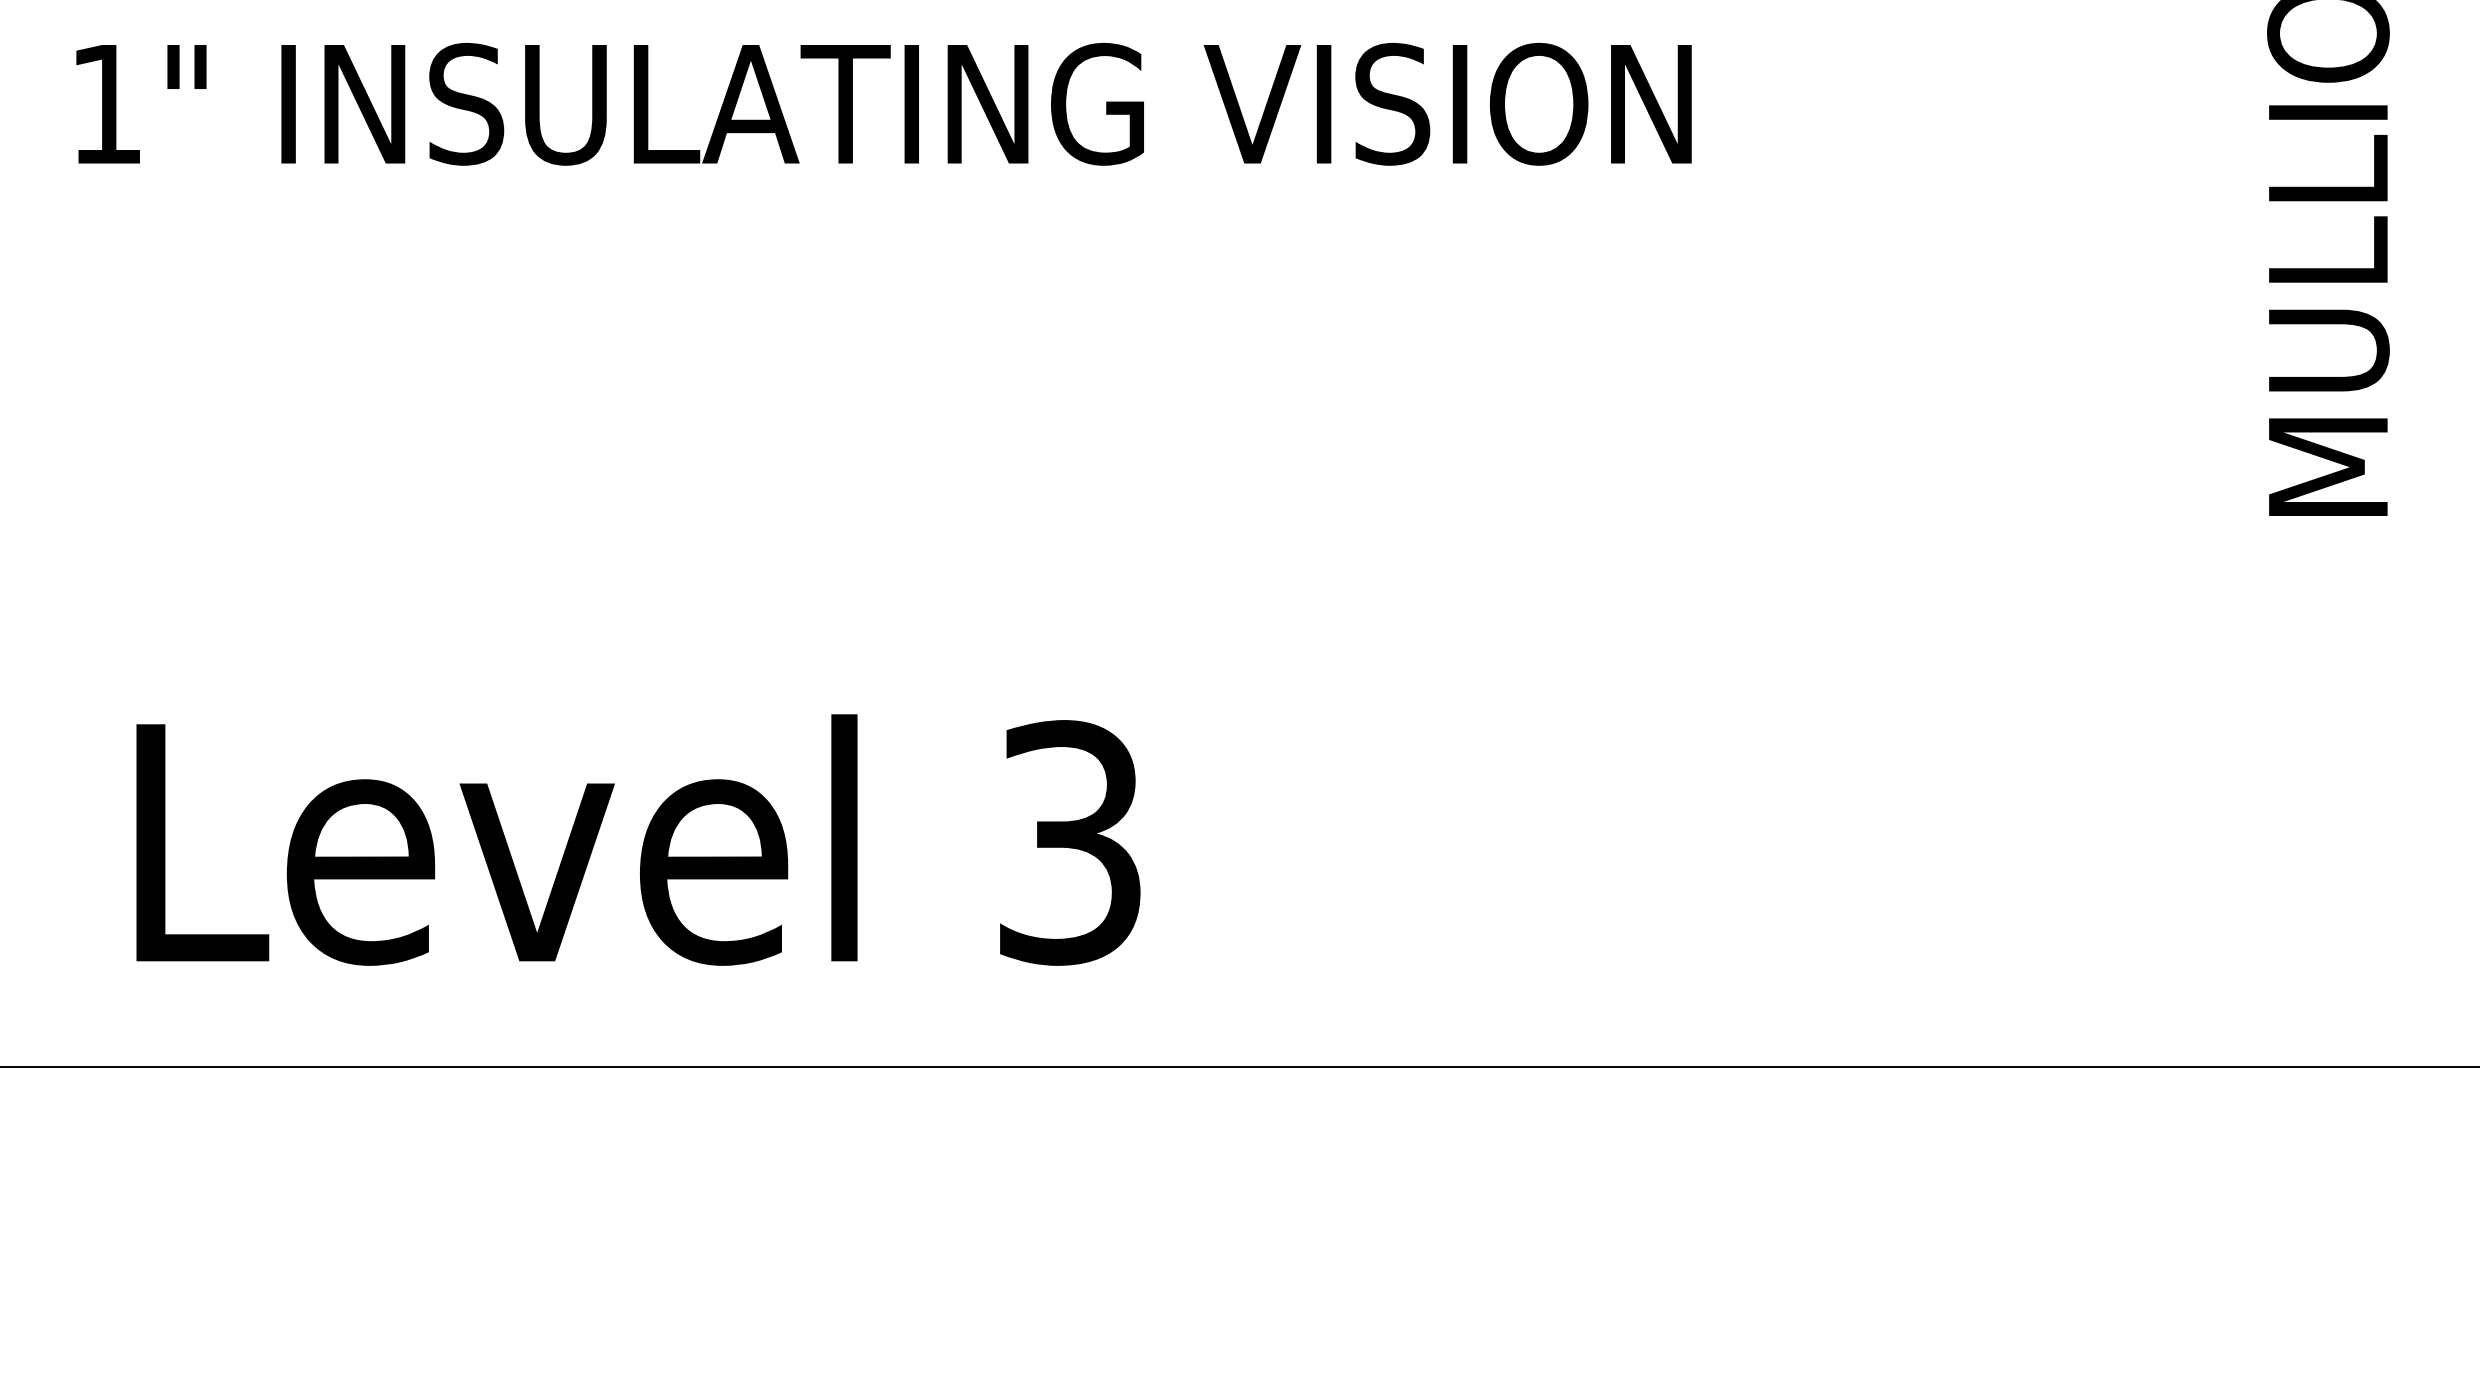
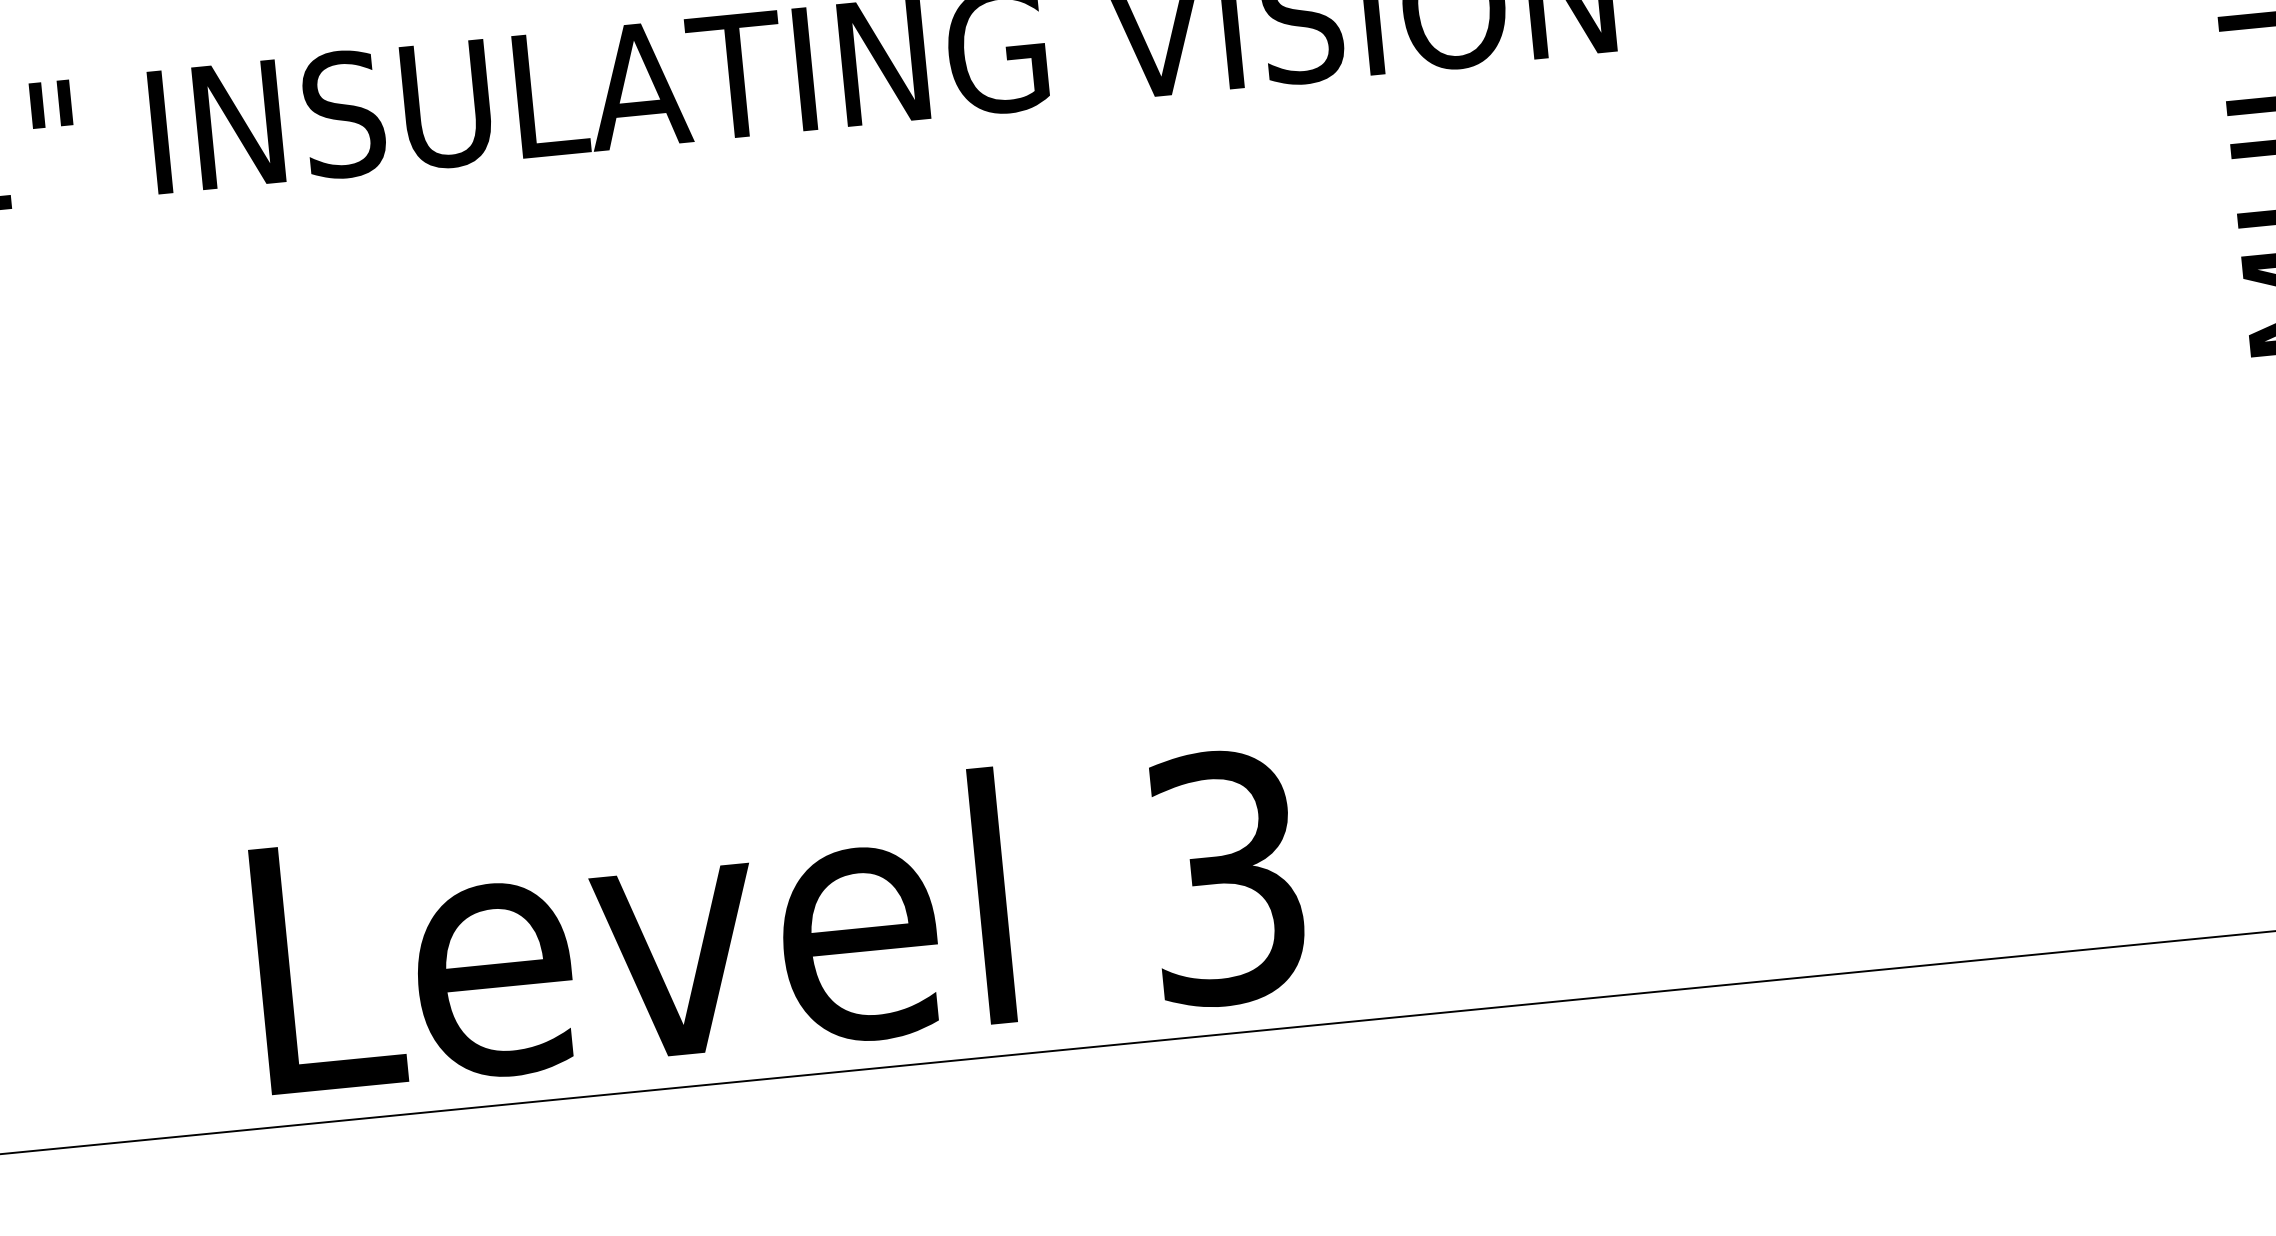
text: (638, 839) -> (779, 918), moved

